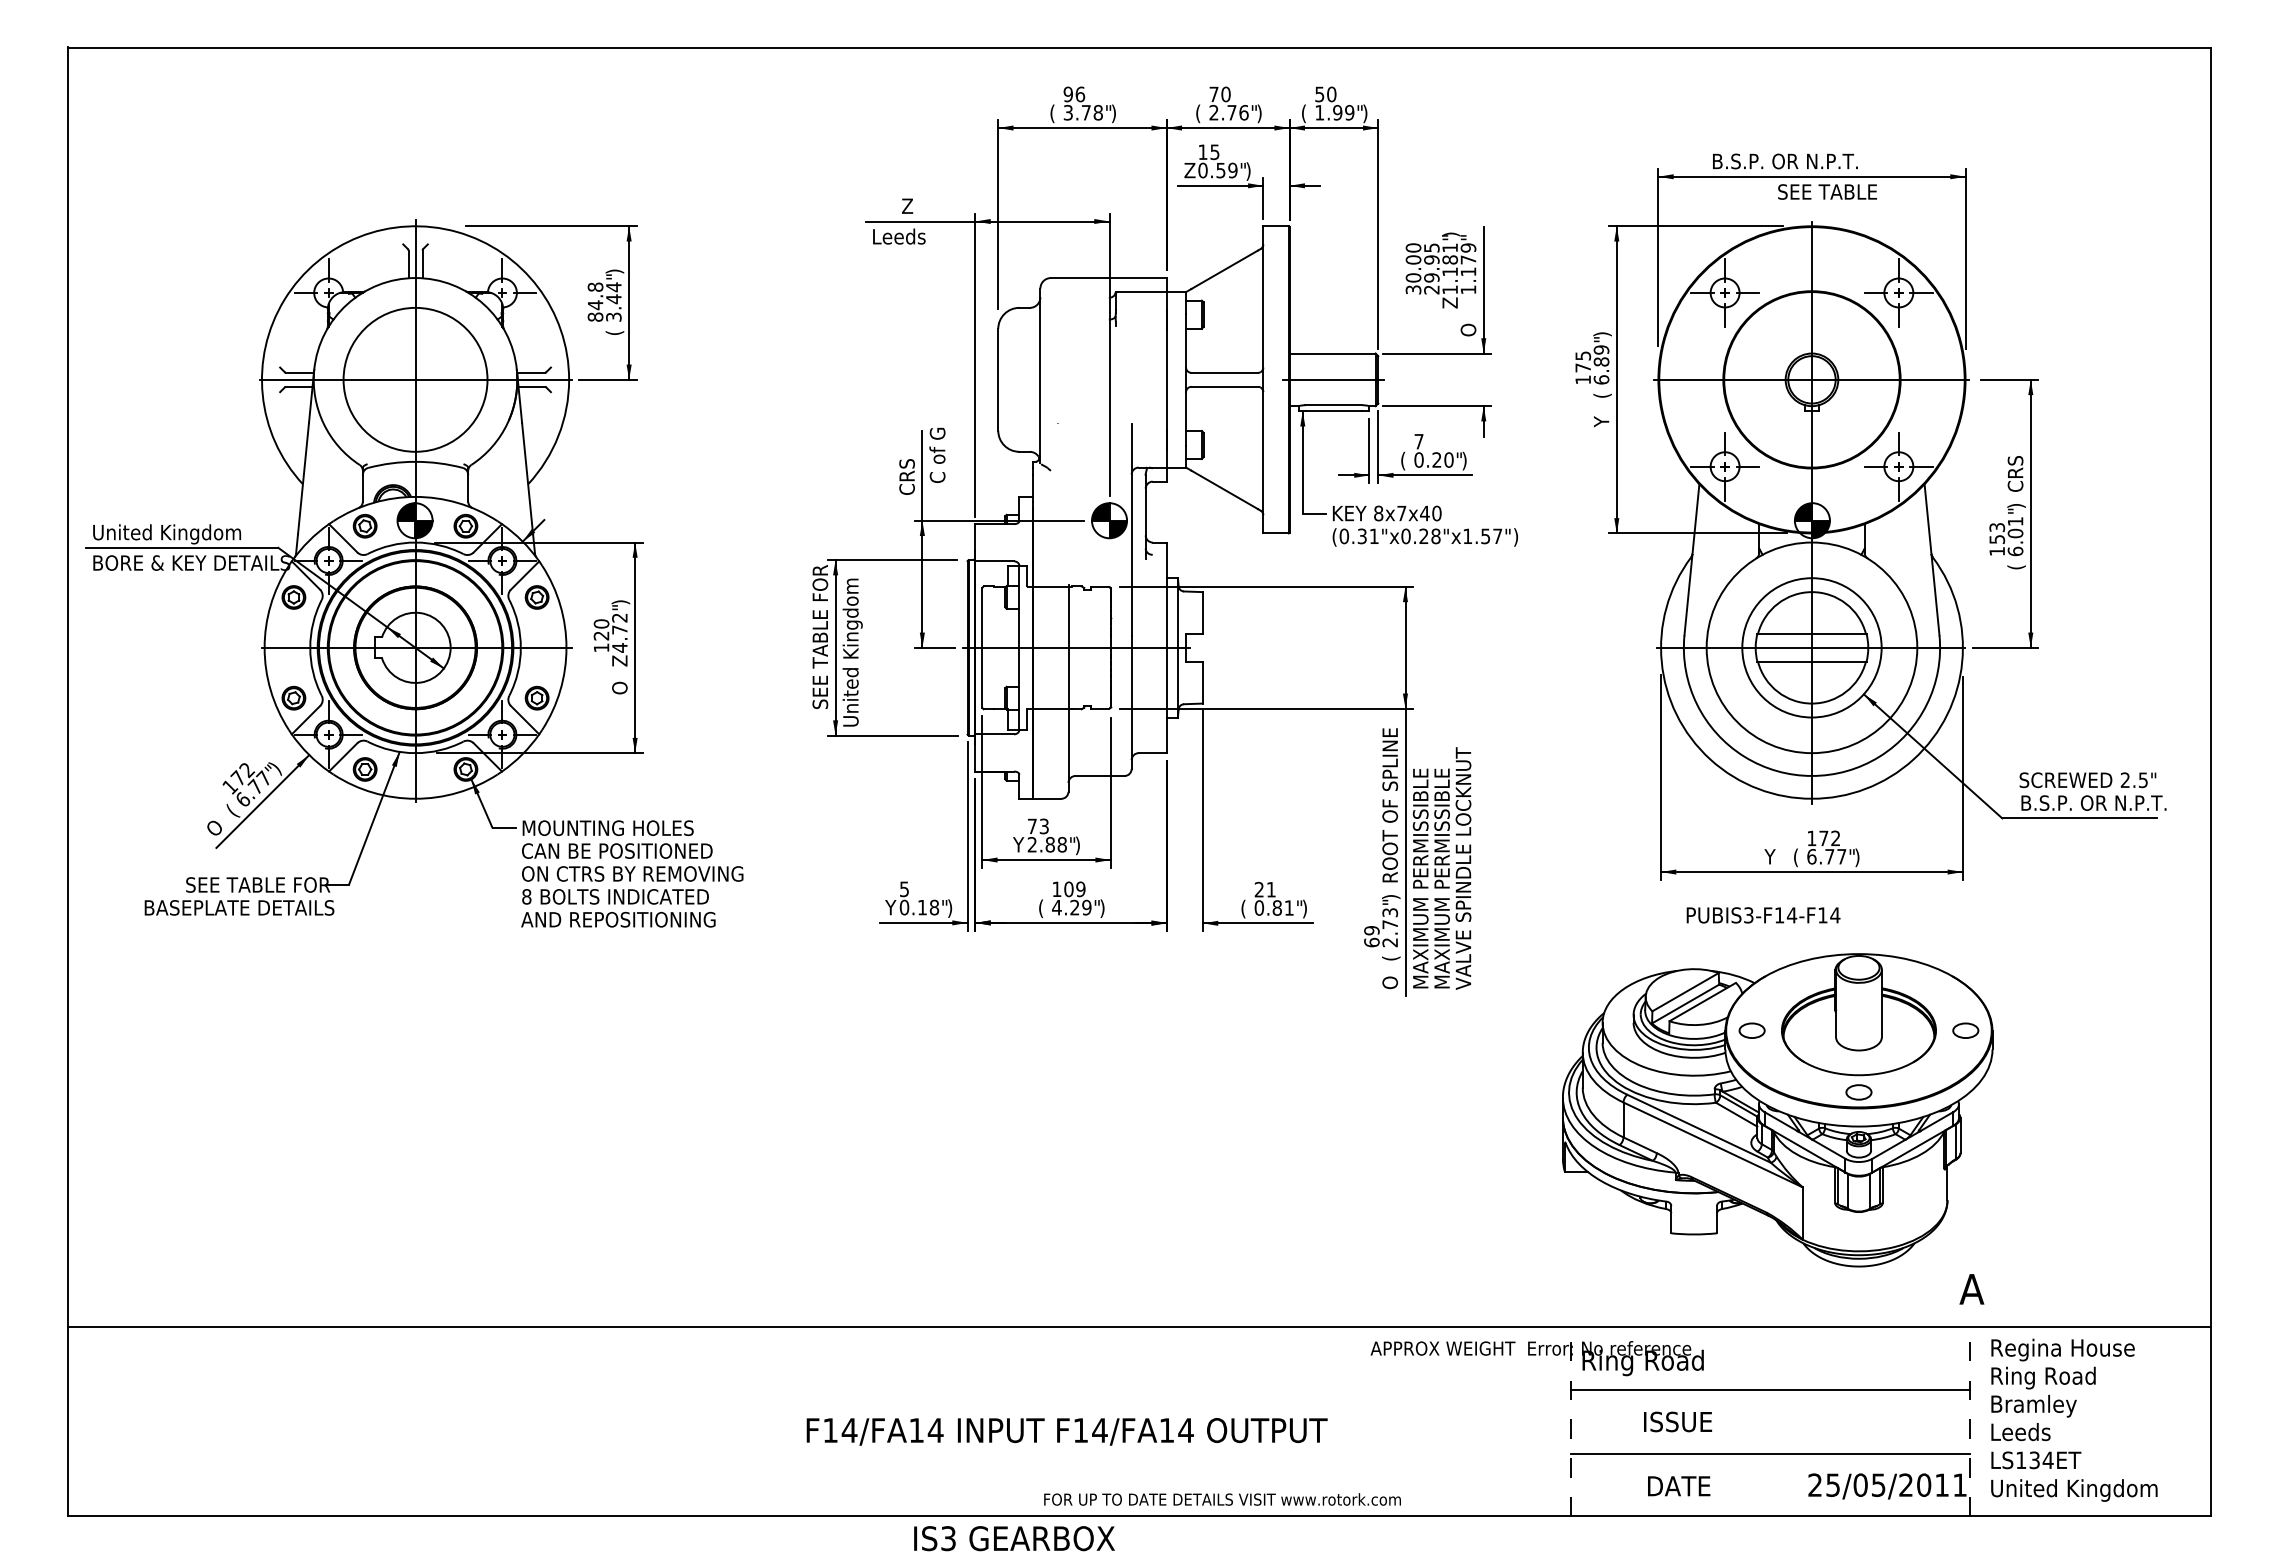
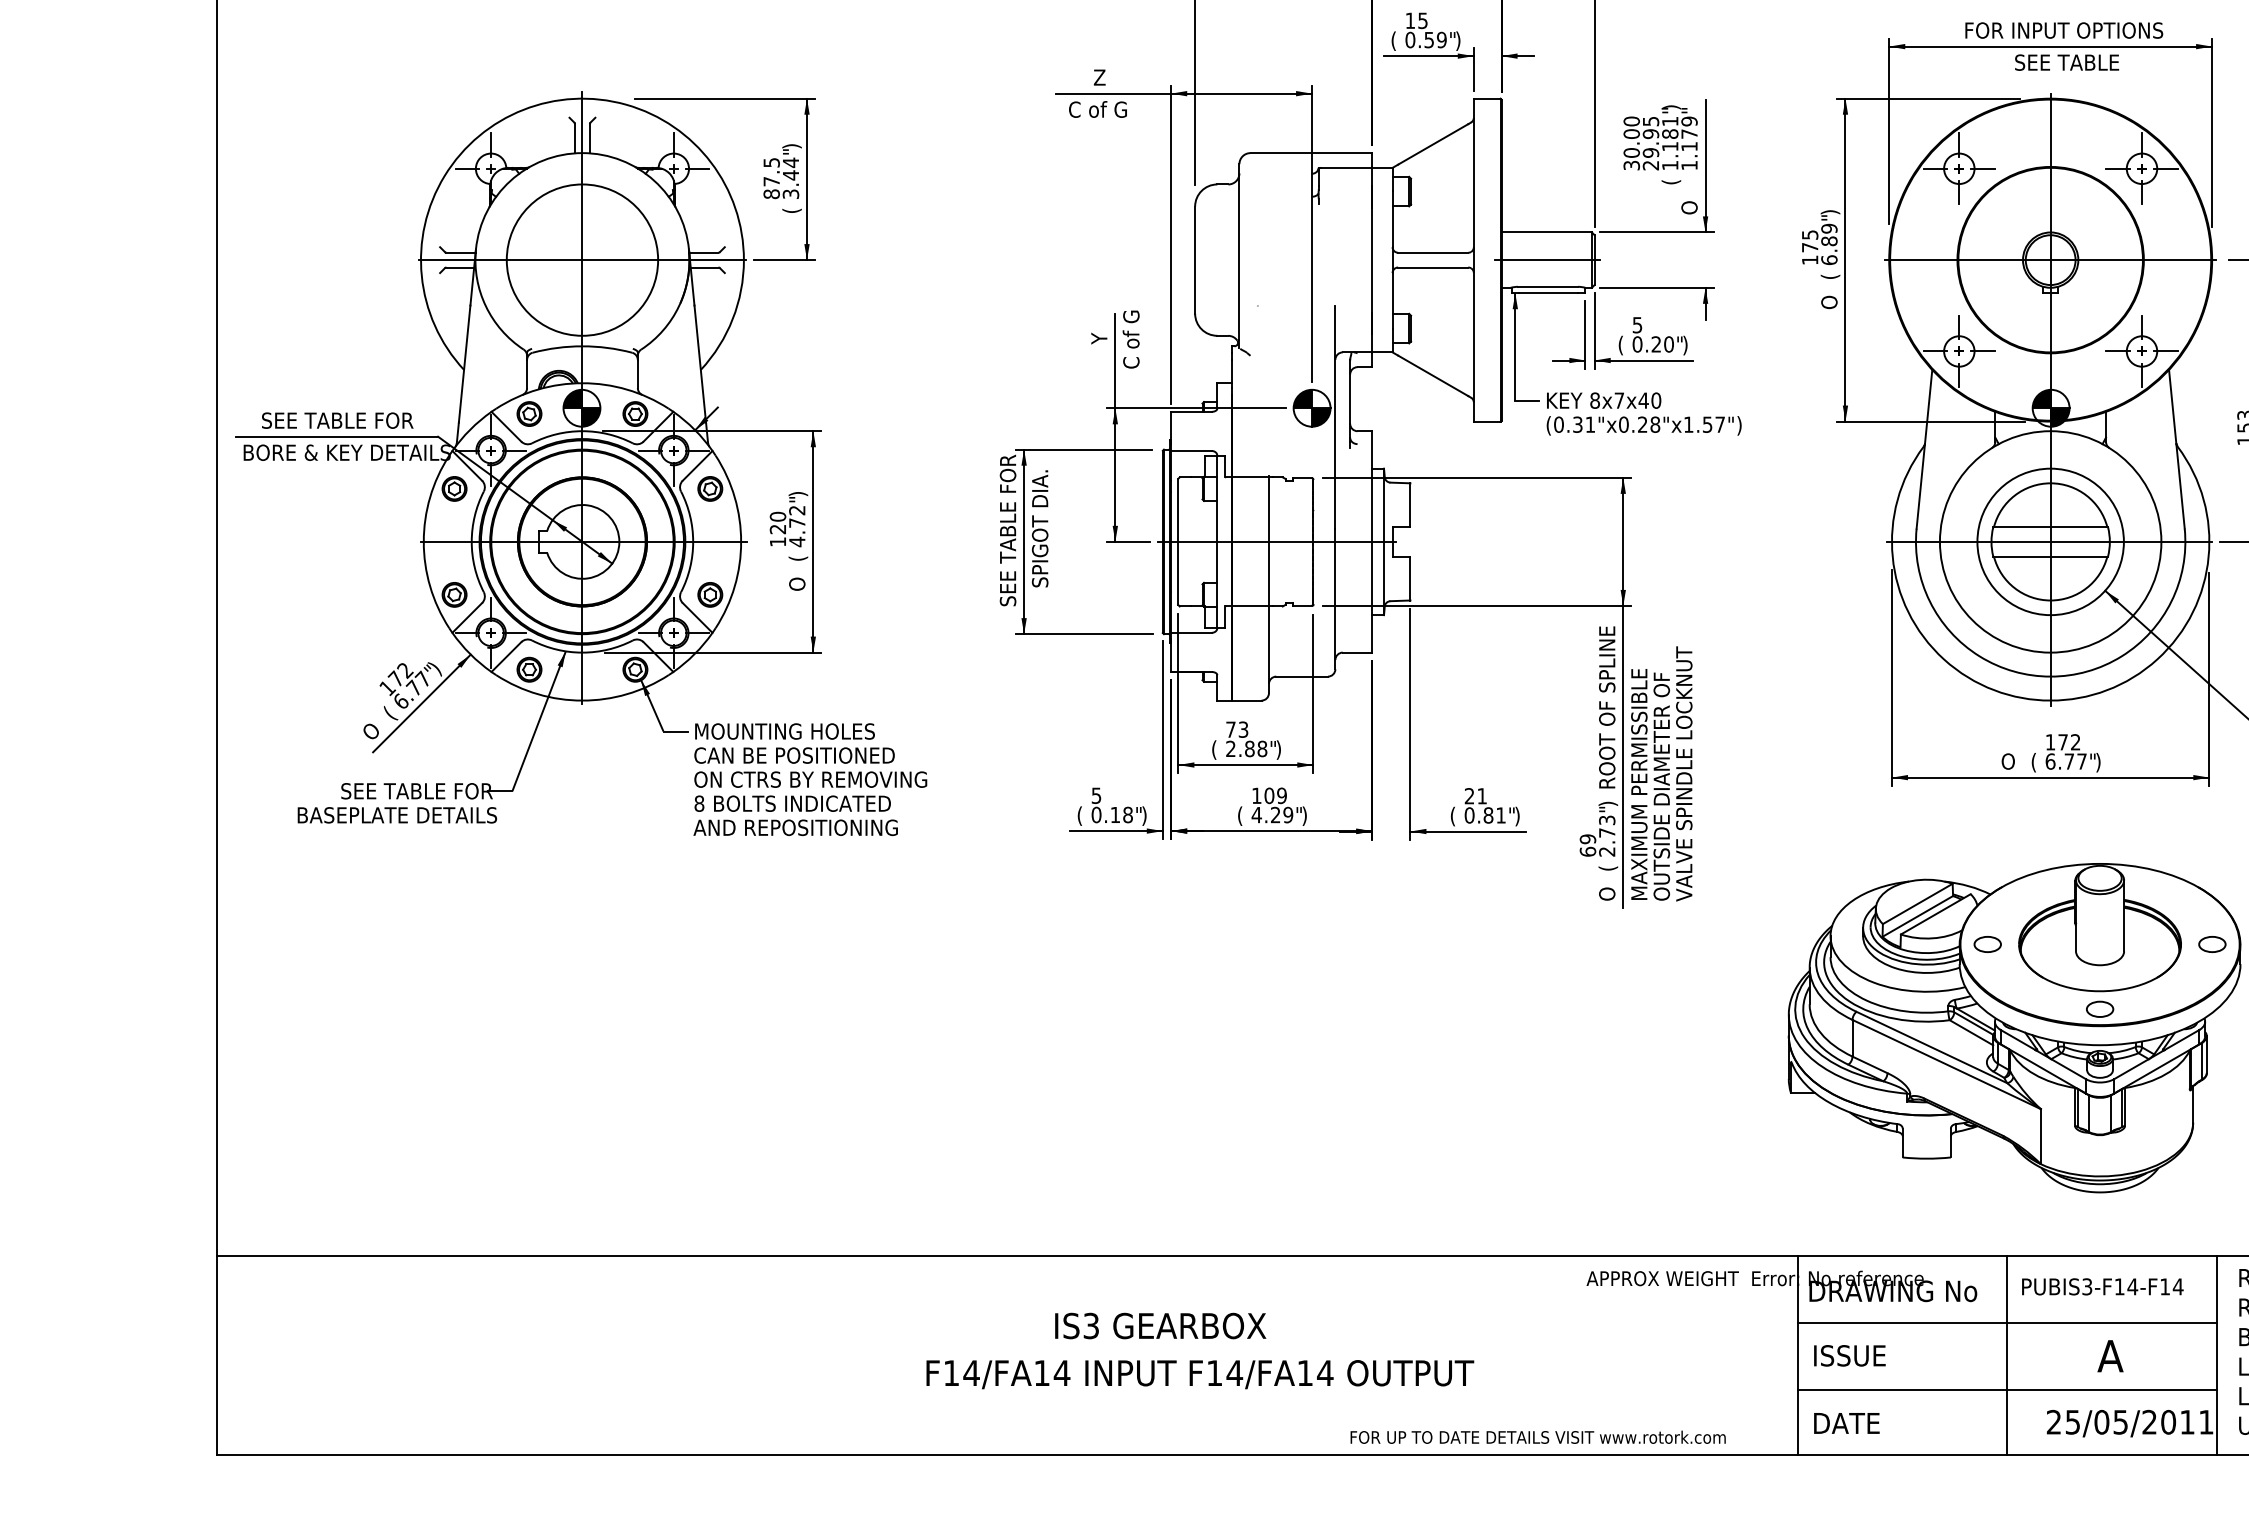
text: (1815, 161) -> (2054, 30), B.S.P. OR N.P.T. -> FOR INPUT OPTIONS
text: (1189, 171) -> (1396, 41), Z -> (
text: (903, 236) -> (1095, 109), Leeds -> C of G
text: (595, 296) -> (771, 172), 84.8 -> 87.5
text: (1451, 302) -> (1671, 178), Z -> (
text: (1601, 420) -> (1829, 302), Y -> O
text: (1418, 441) -> (1636, 324), 7 -> 5
text: (906, 471) -> (1098, 356), CRS -> Y
text: (173, 534) -> (327, 422), United Kingdom -> SEE TABLE FOR
text: (852, 652) -> (1041, 546), United Kingdom -> SPIGOT DIA.
text: (620, 660) -> (797, 555), Z -> (
text: (1018, 845) -> (1216, 749), Y -> (
text: (1770, 856) -> (2007, 761), Y -> O
text: (1441, 878) -> (1661, 784), MAXIMUM PERMISSIBLE -> OUTSIDE DIAMETER OF
text: (890, 908) -> (1081, 815), Y -> (
text: (1763, 915) -> (2102, 1286), moved
text: (1971, 1289) -> (2110, 1356), moved
text: (1663, 1362) -> (1894, 1293), Ring Road -> DRAWING No
line: (1571, 1421) -> (1797, 1355), dashed -> solid
text: (1678, 1421) -> (1850, 1355), moved
line: (1770, 1421) -> (2007, 1355), added
line: (1970, 1421) -> (2217, 1355), dashed -> solid
text: (1066, 1431) -> (1199, 1374), moved
text: (1679, 1486) -> (1847, 1423), moved
text: (1222, 1499) -> (1538, 1437), moved
text: (1014, 1538) -> (1160, 1325), moved

